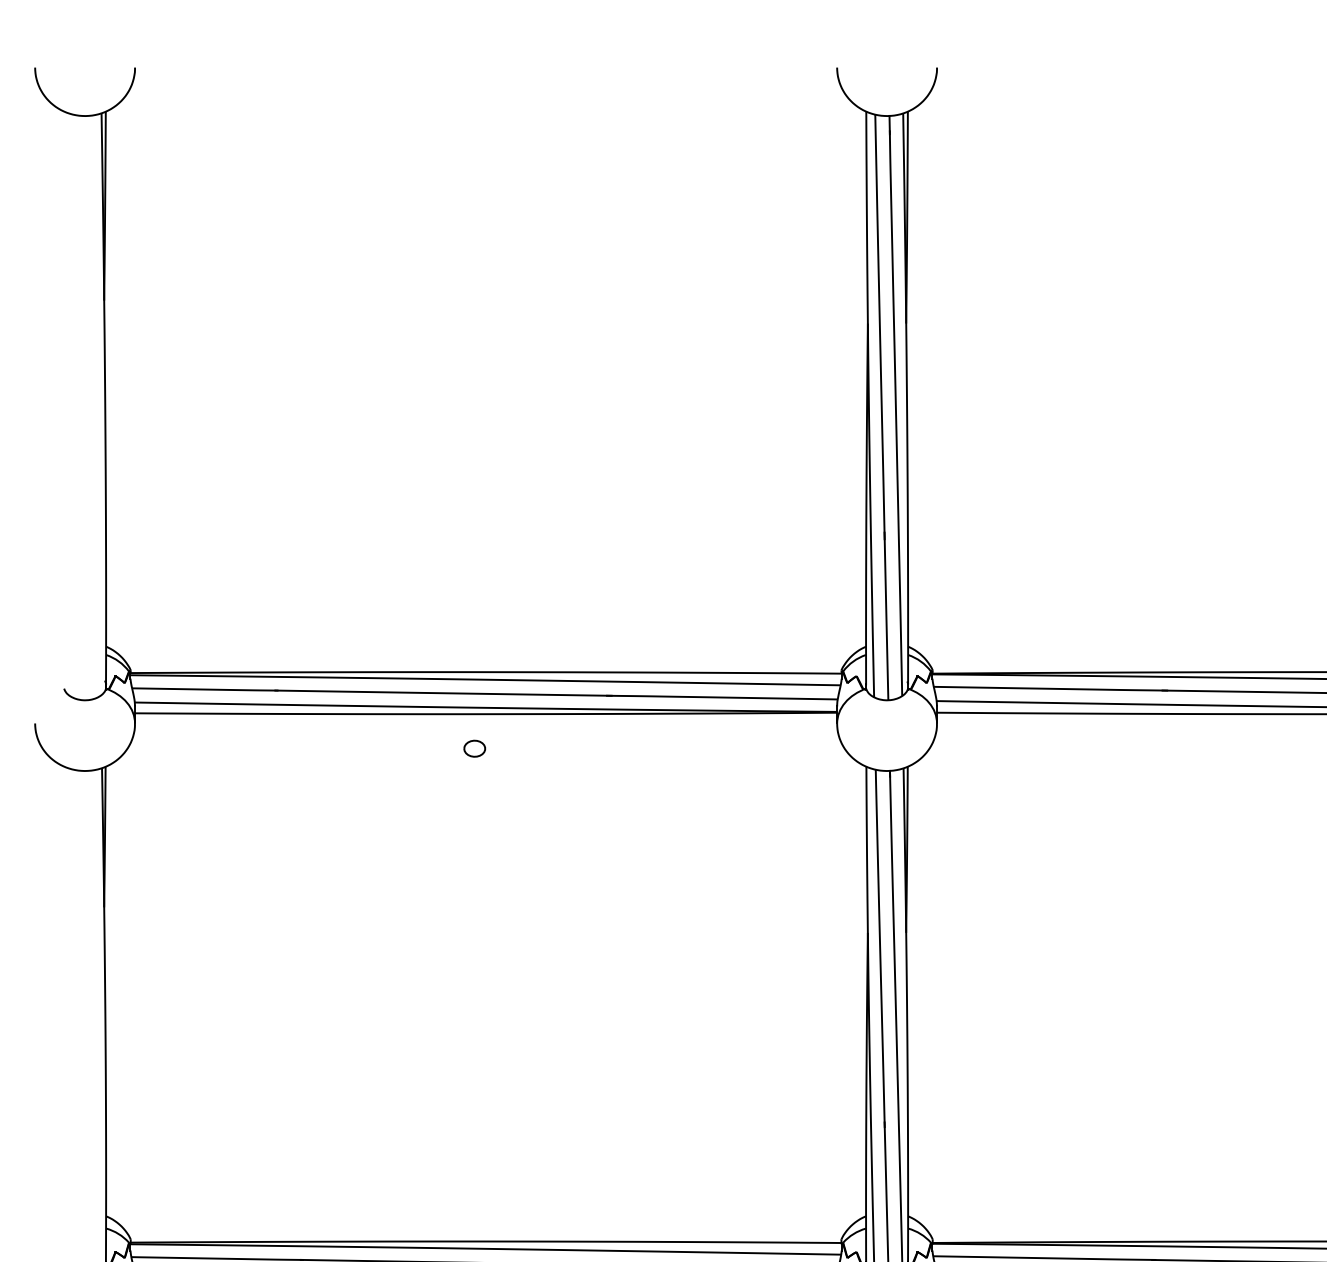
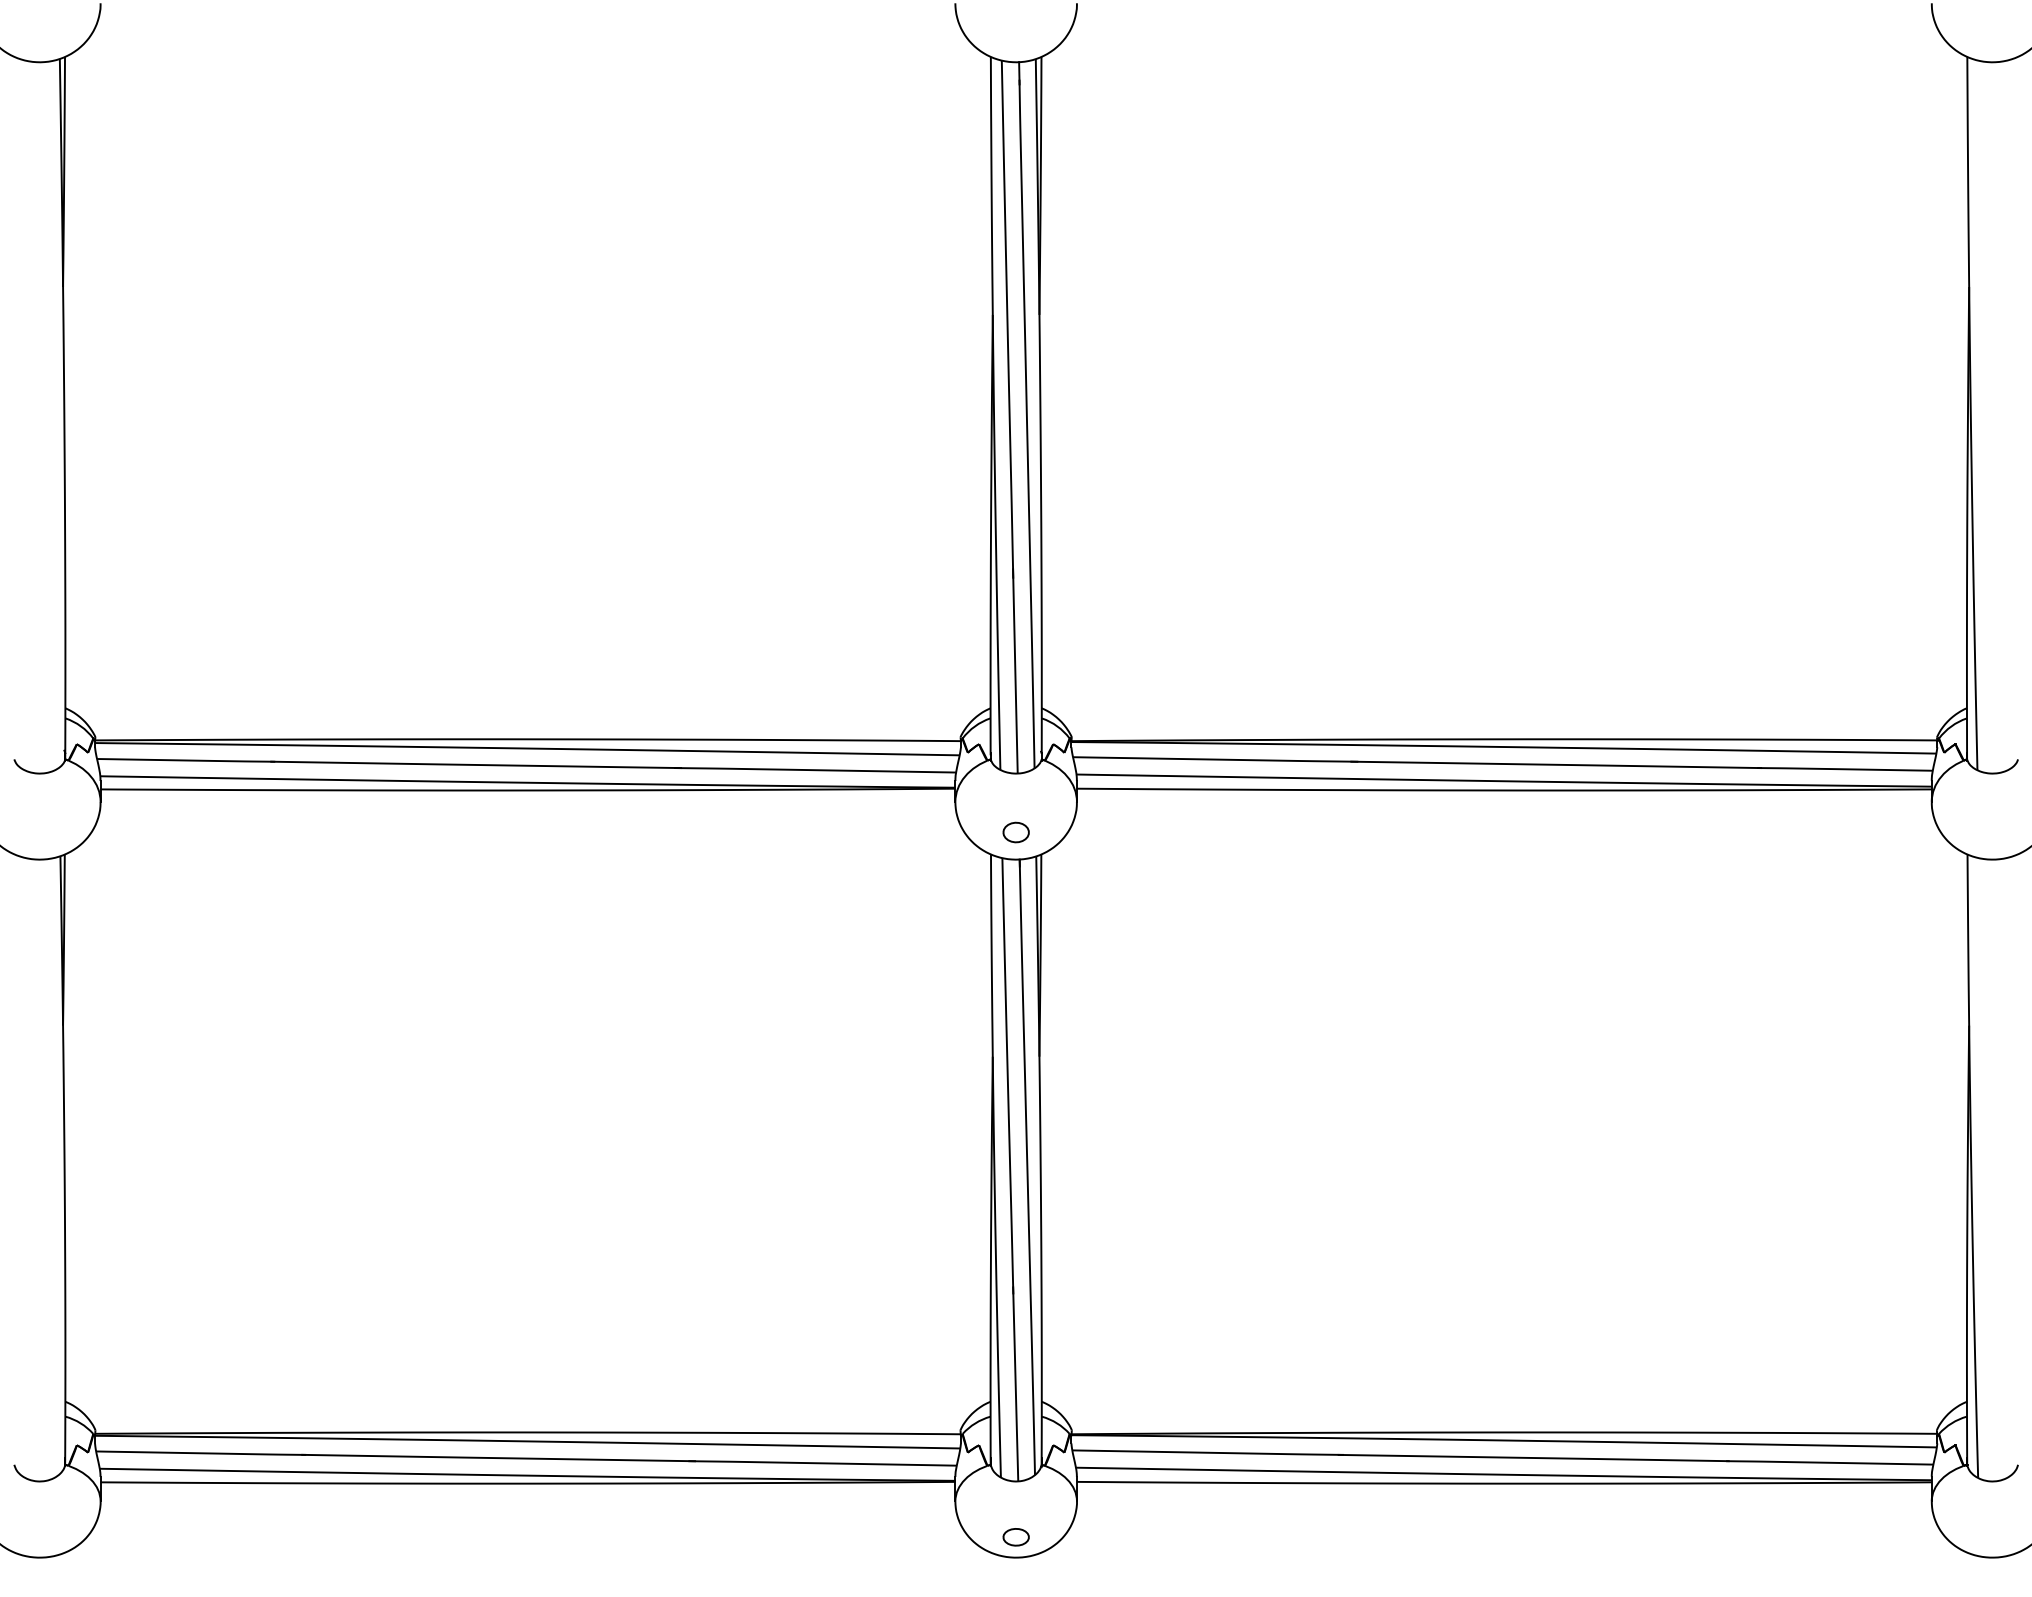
part: (474, 748) -> (1015, 832), moved

